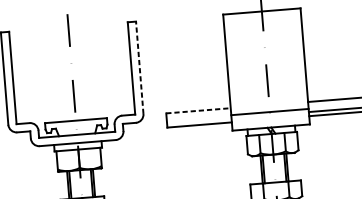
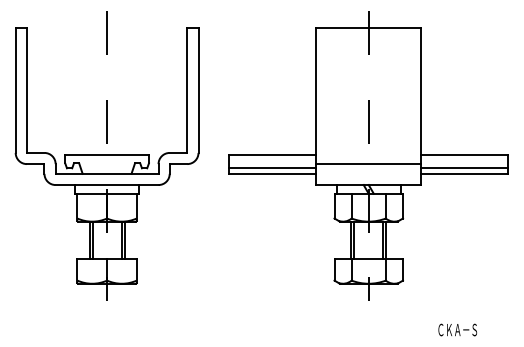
line: (139, 67) -> (198, 90), dashed -> solid
line: (198, 110) -> (272, 154), dashed -> solid
line: (199, 121) -> (272, 168), added

